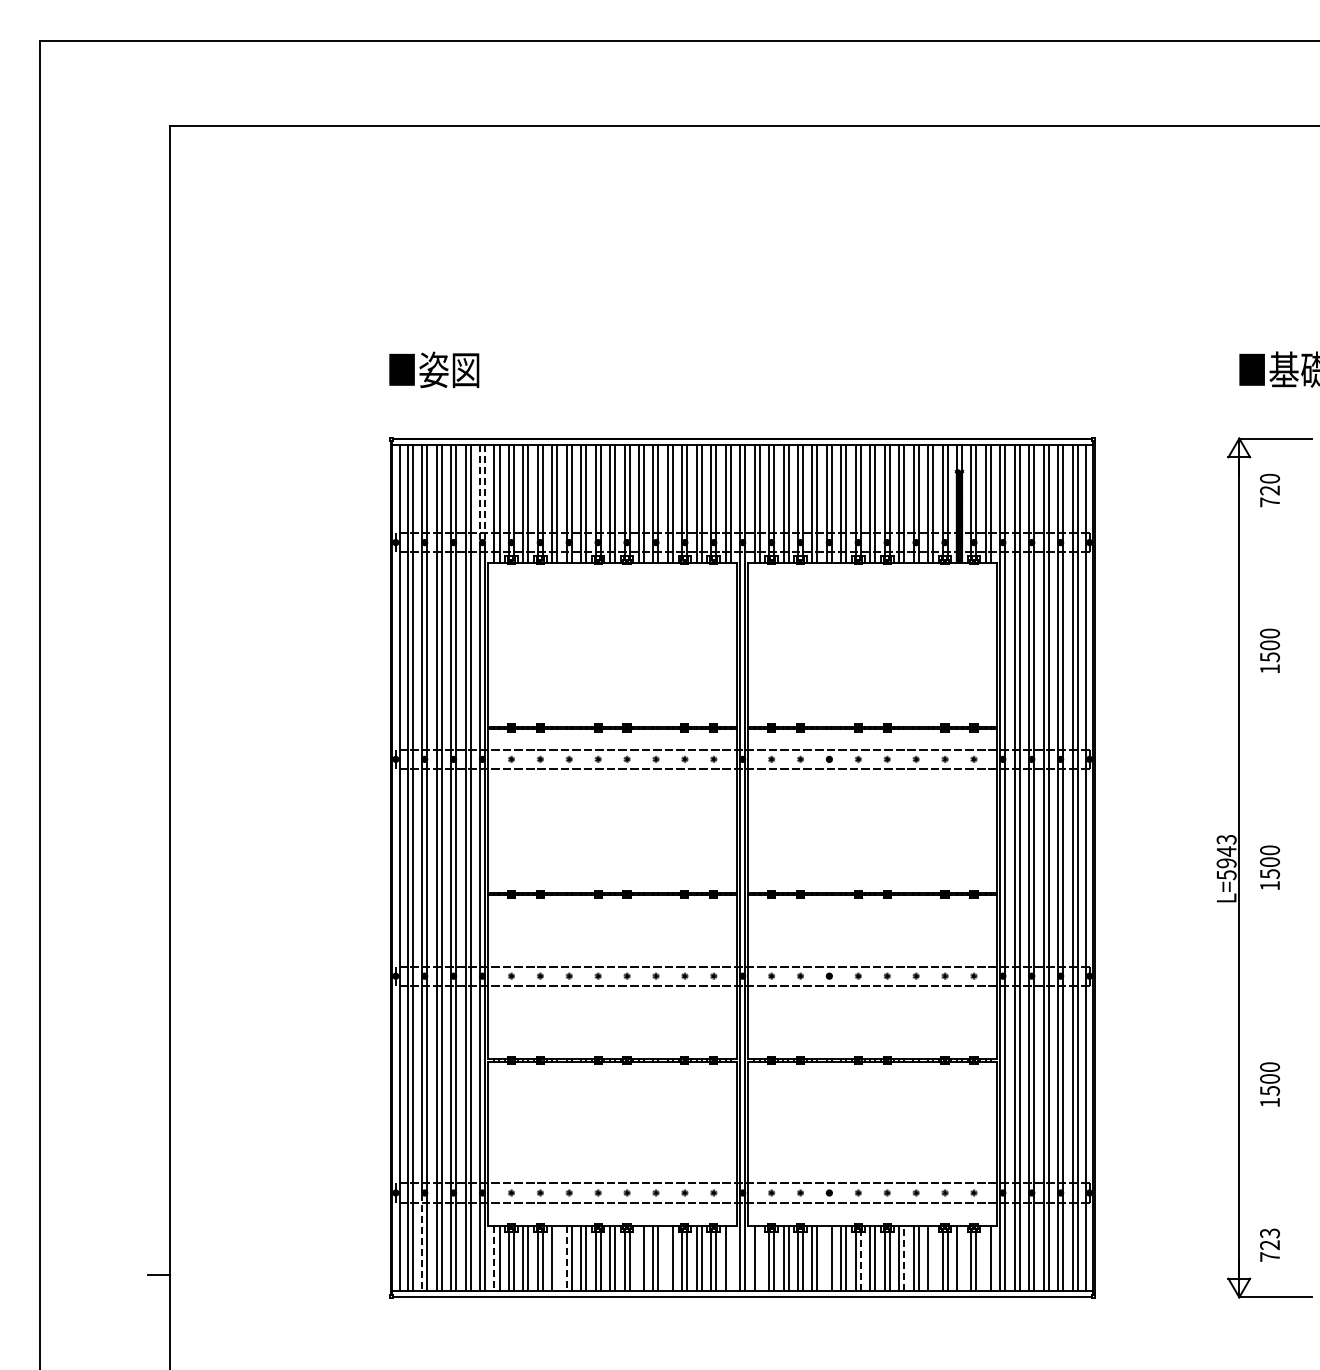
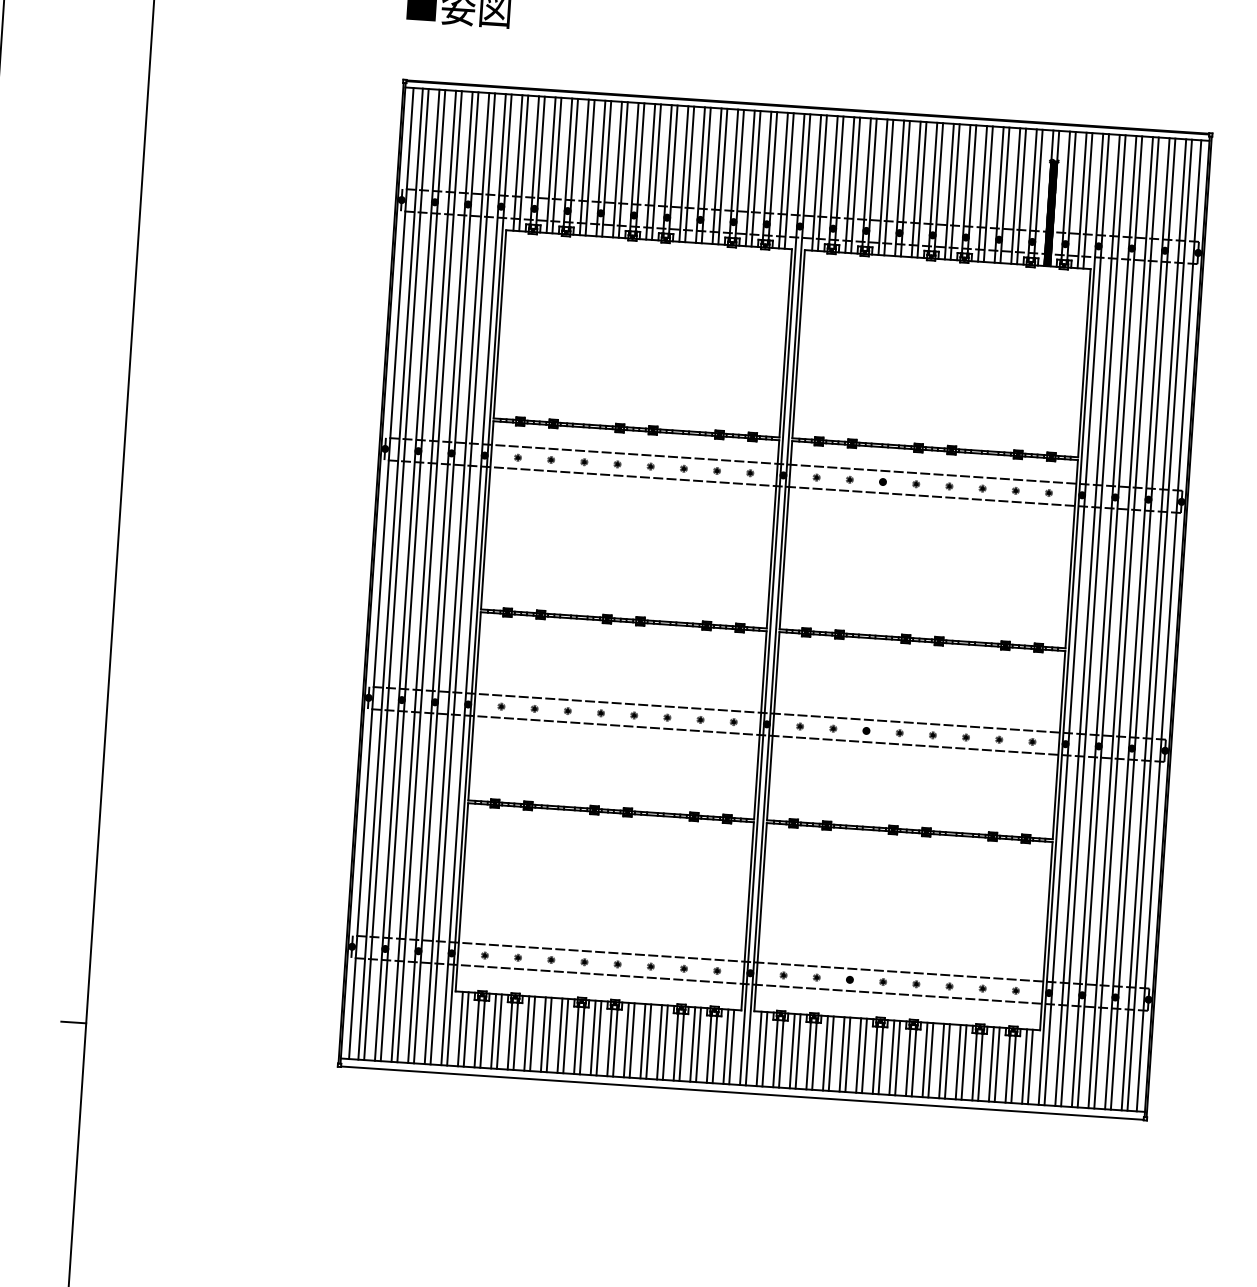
line: (479, 493) -> (501, 150), dashed -> solid
line: (485, 493) -> (508, 150), dashed -> solid
line: (422, 1242) -> (379, 1005), dashed -> solid
line: (557, 1257) -> (532, 1033), added
line: (638, 1257) -> (625, 1039), added
line: (667, 1257) -> (659, 1041), added
line: (730, 1257) -> (731, 1046), added
line: (759, 1257) -> (764, 1048), added
line: (826, 1257) -> (841, 1053), added
line: (904, 1257) -> (931, 1059), dashed -> solid
line: (933, 1257) -> (964, 1061), added
line: (962, 1257) -> (997, 1064), added
line: (985, 1257) -> (1024, 1065), added
line: (494, 1258) -> (460, 1029), dashed -> solid
line: (566, 1258) -> (543, 1035), dashed -> solid
line: (860, 1260) -> (880, 1059), dashed -> solid

